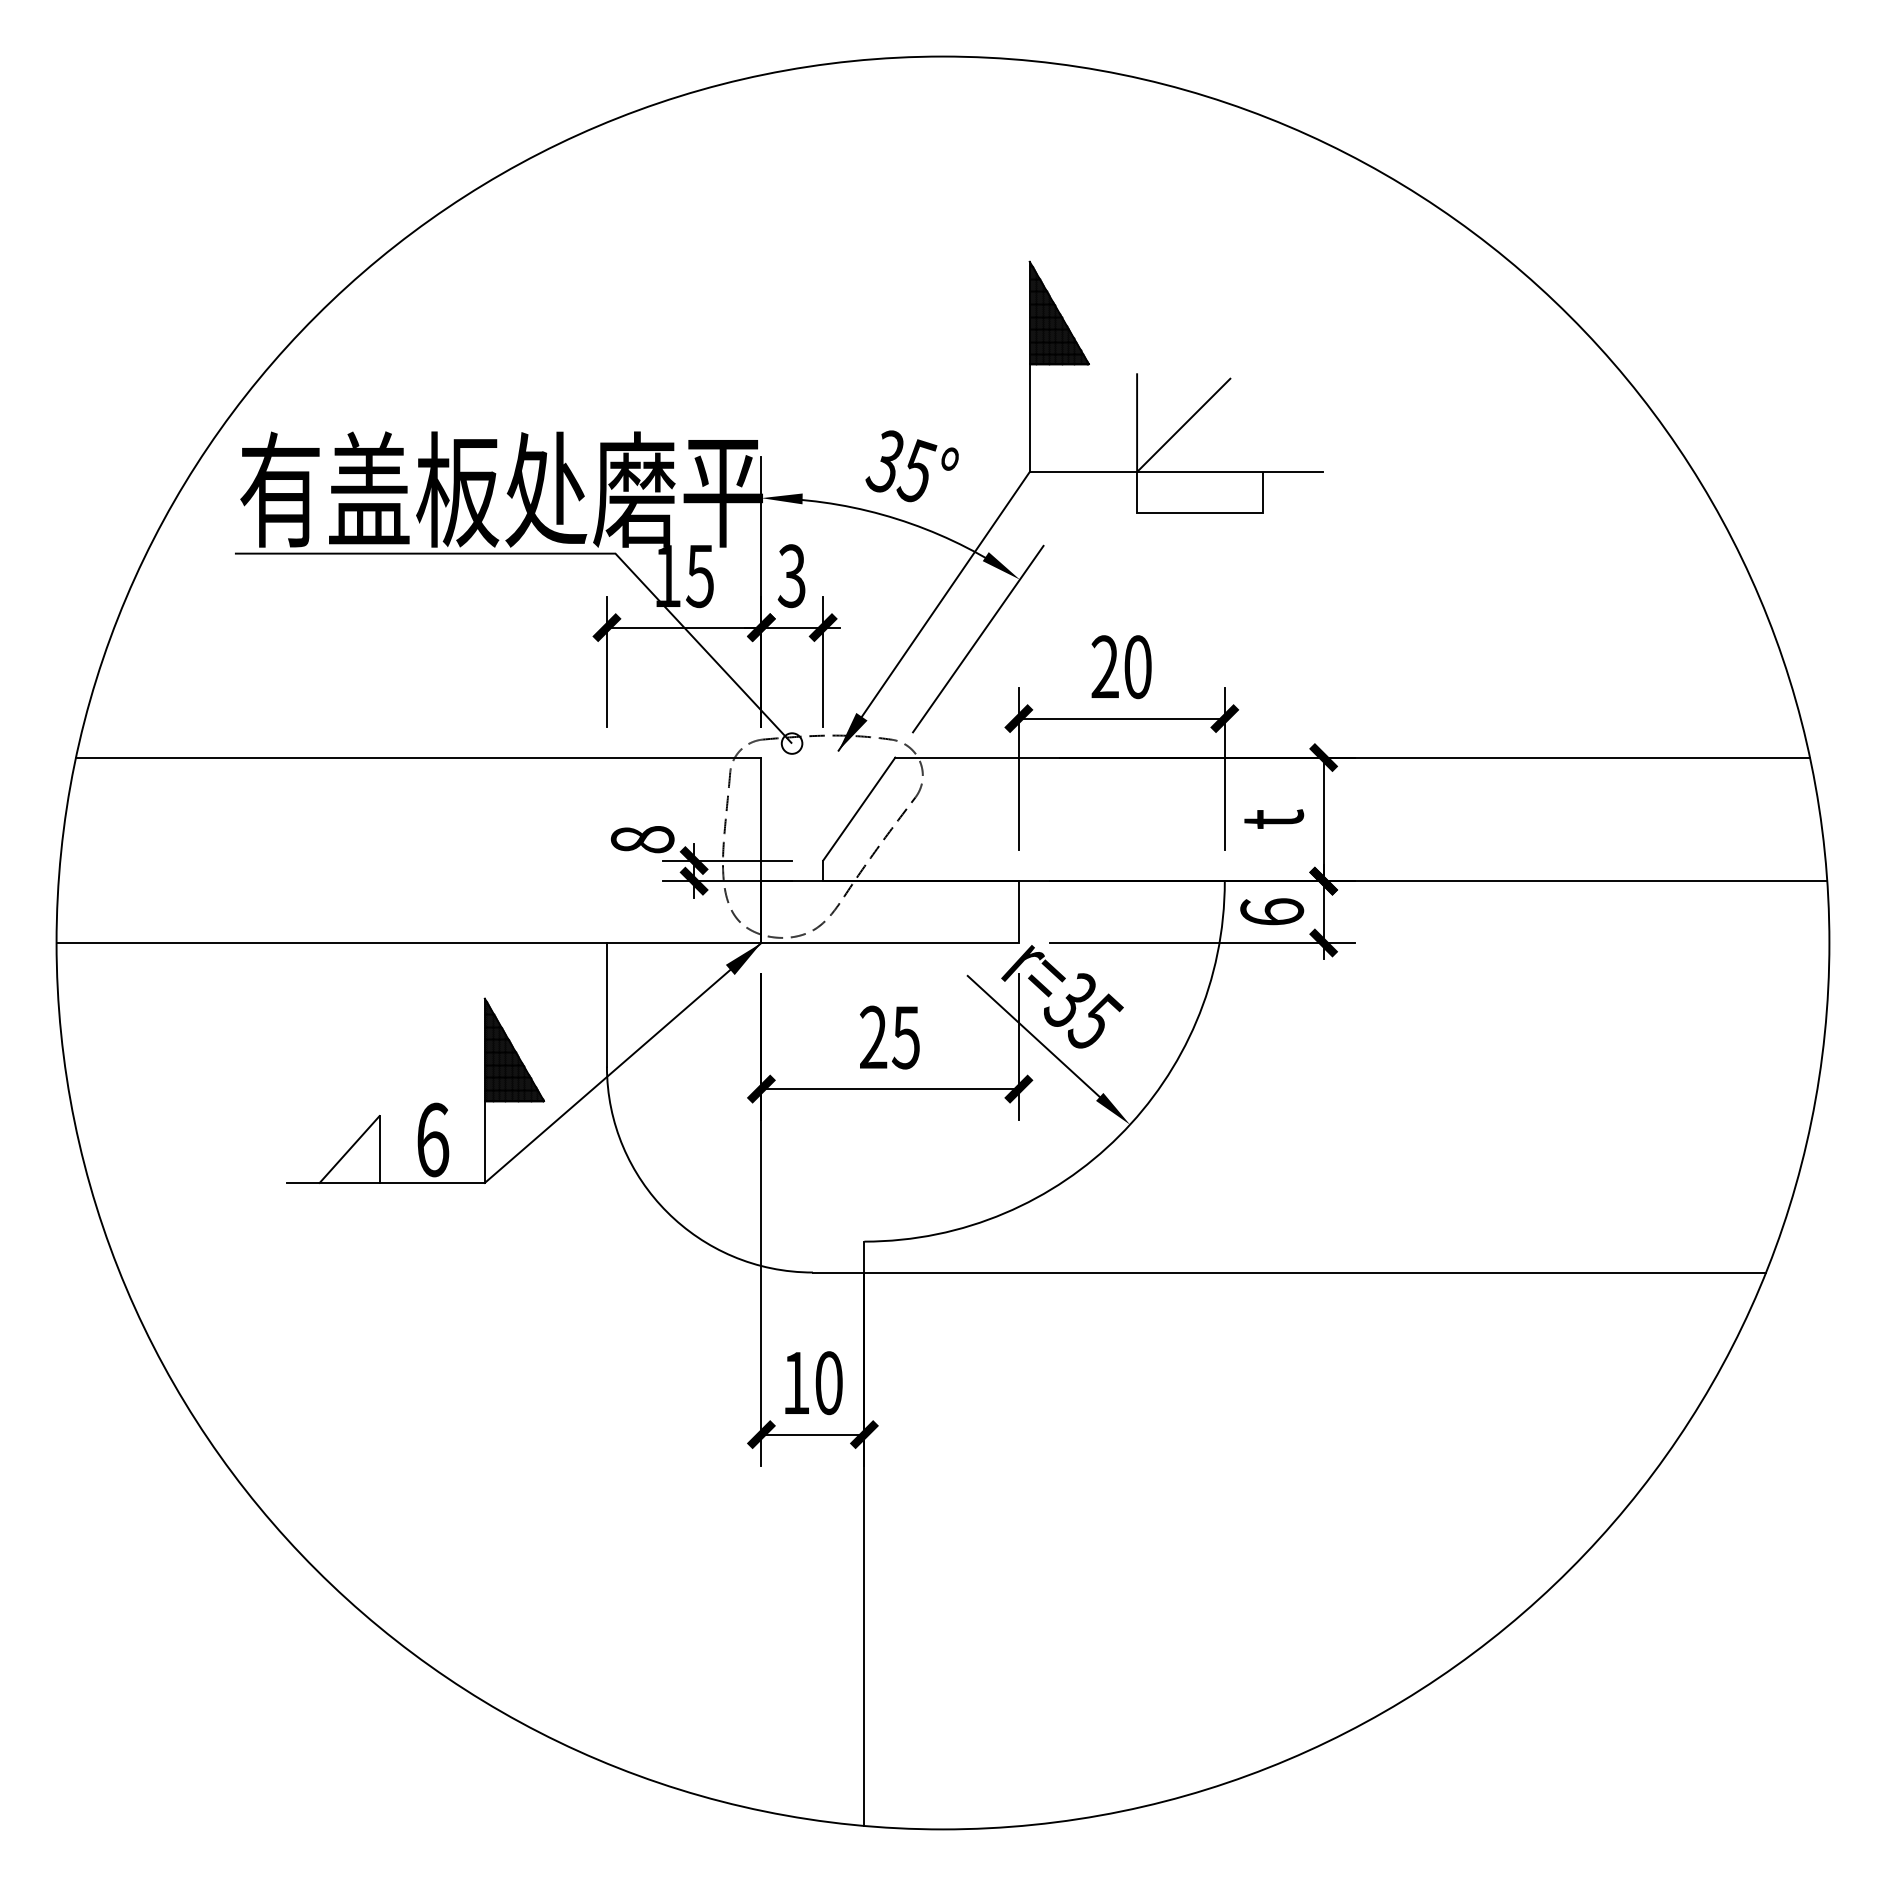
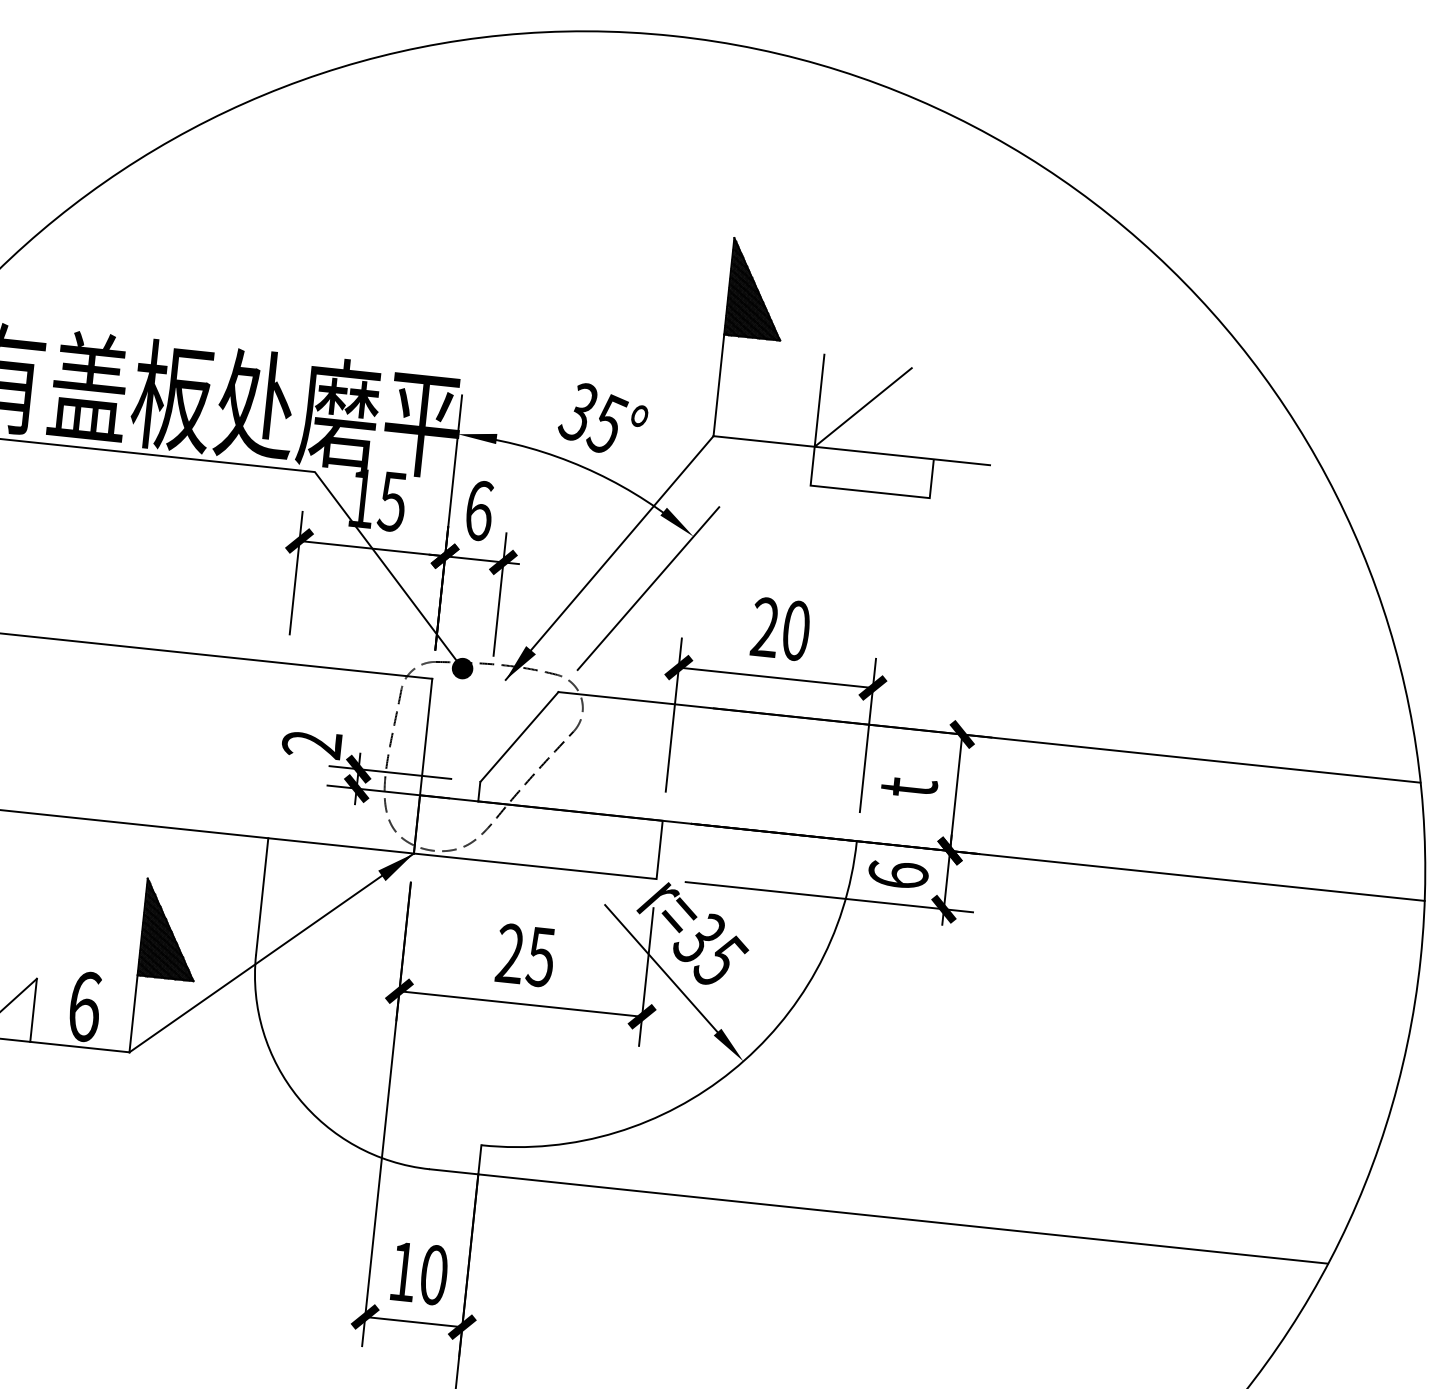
text: (791, 576) -> (478, 511), 3 -> 6
fill: (791, 743) -> (462, 668), added
text: (642, 839) -> (312, 744), 8 -> 2

